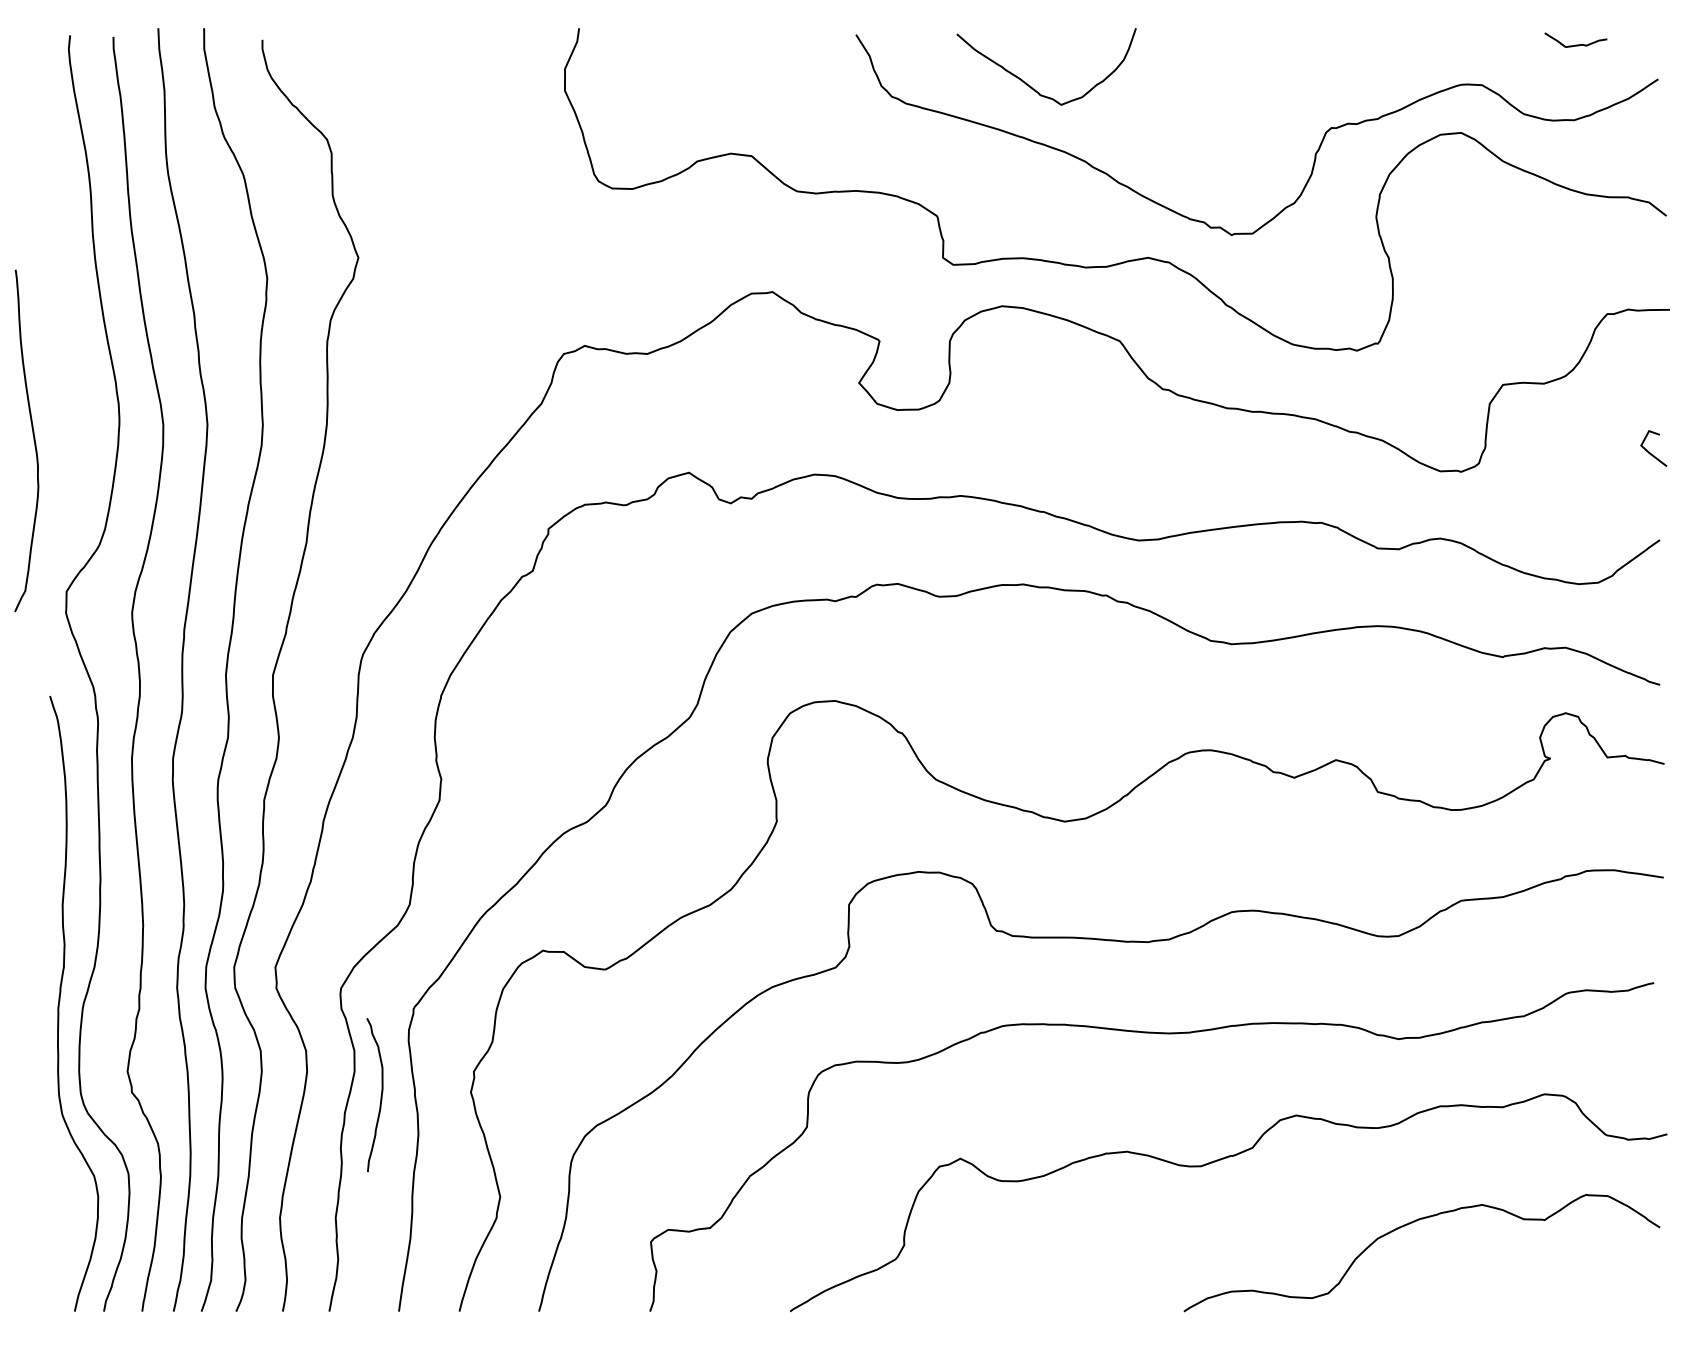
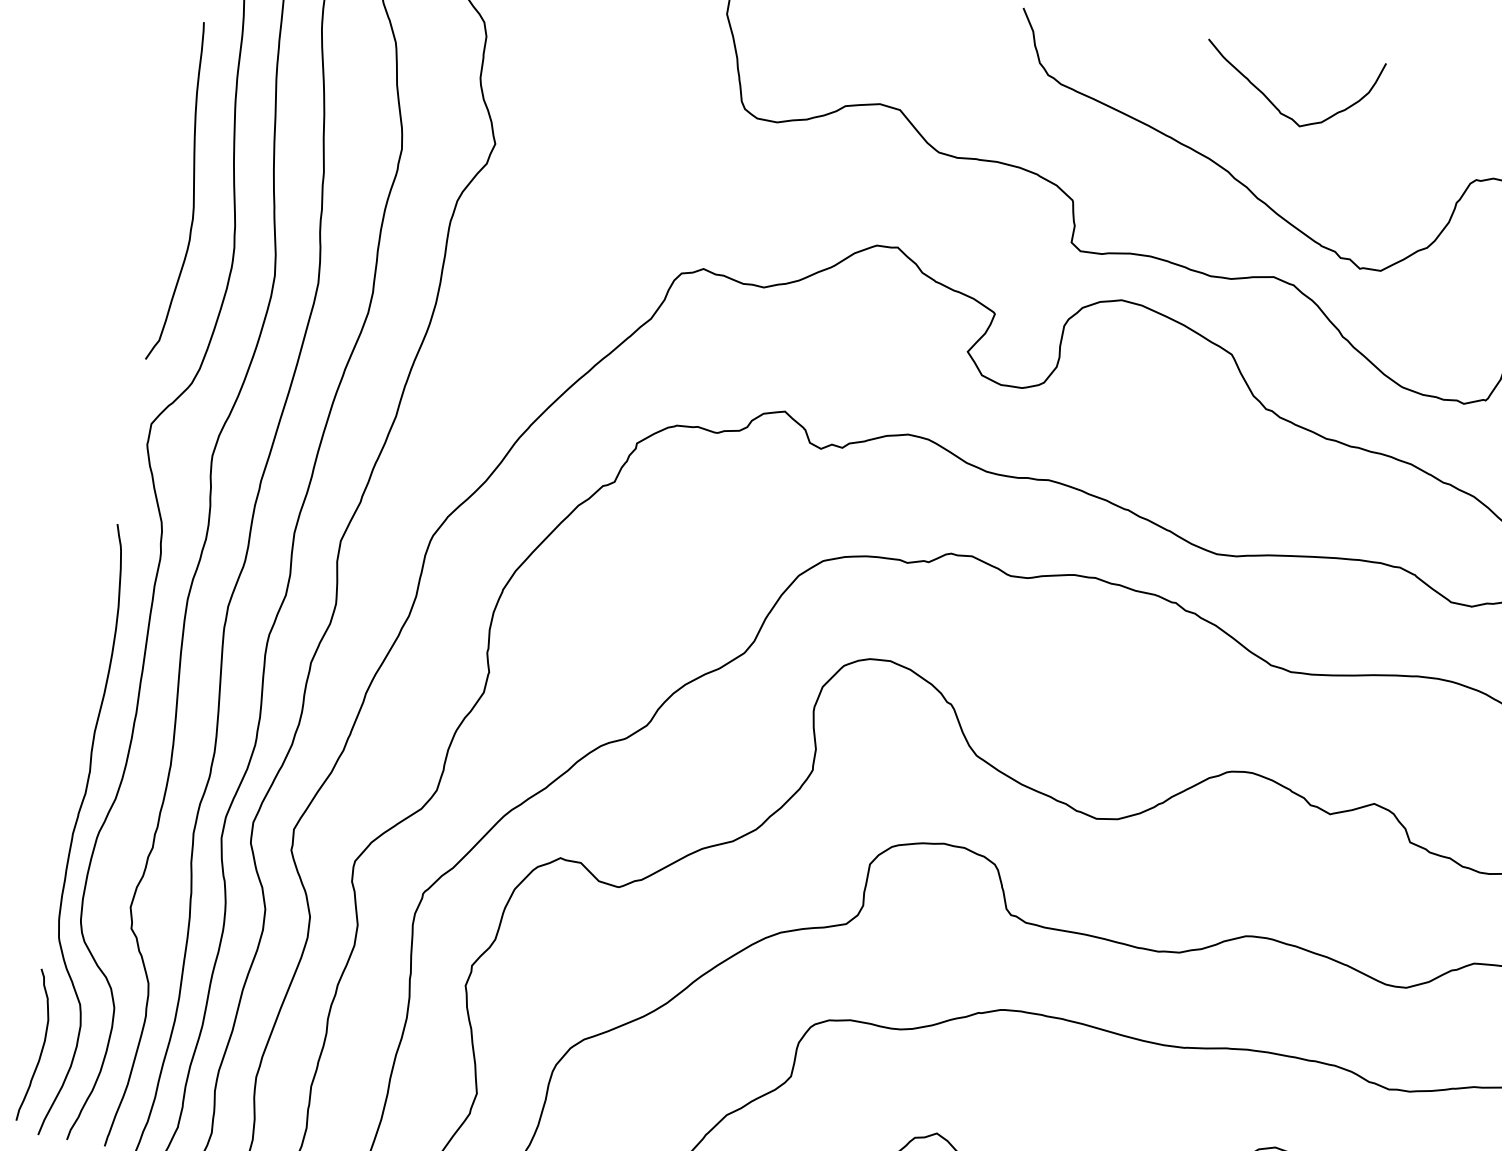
curve: (1030, 85) -> (1272, 102), moved
curve: (33, 440) -> (192, 193), moved
curve: (380, 1095) -> (41, 1047), moved

